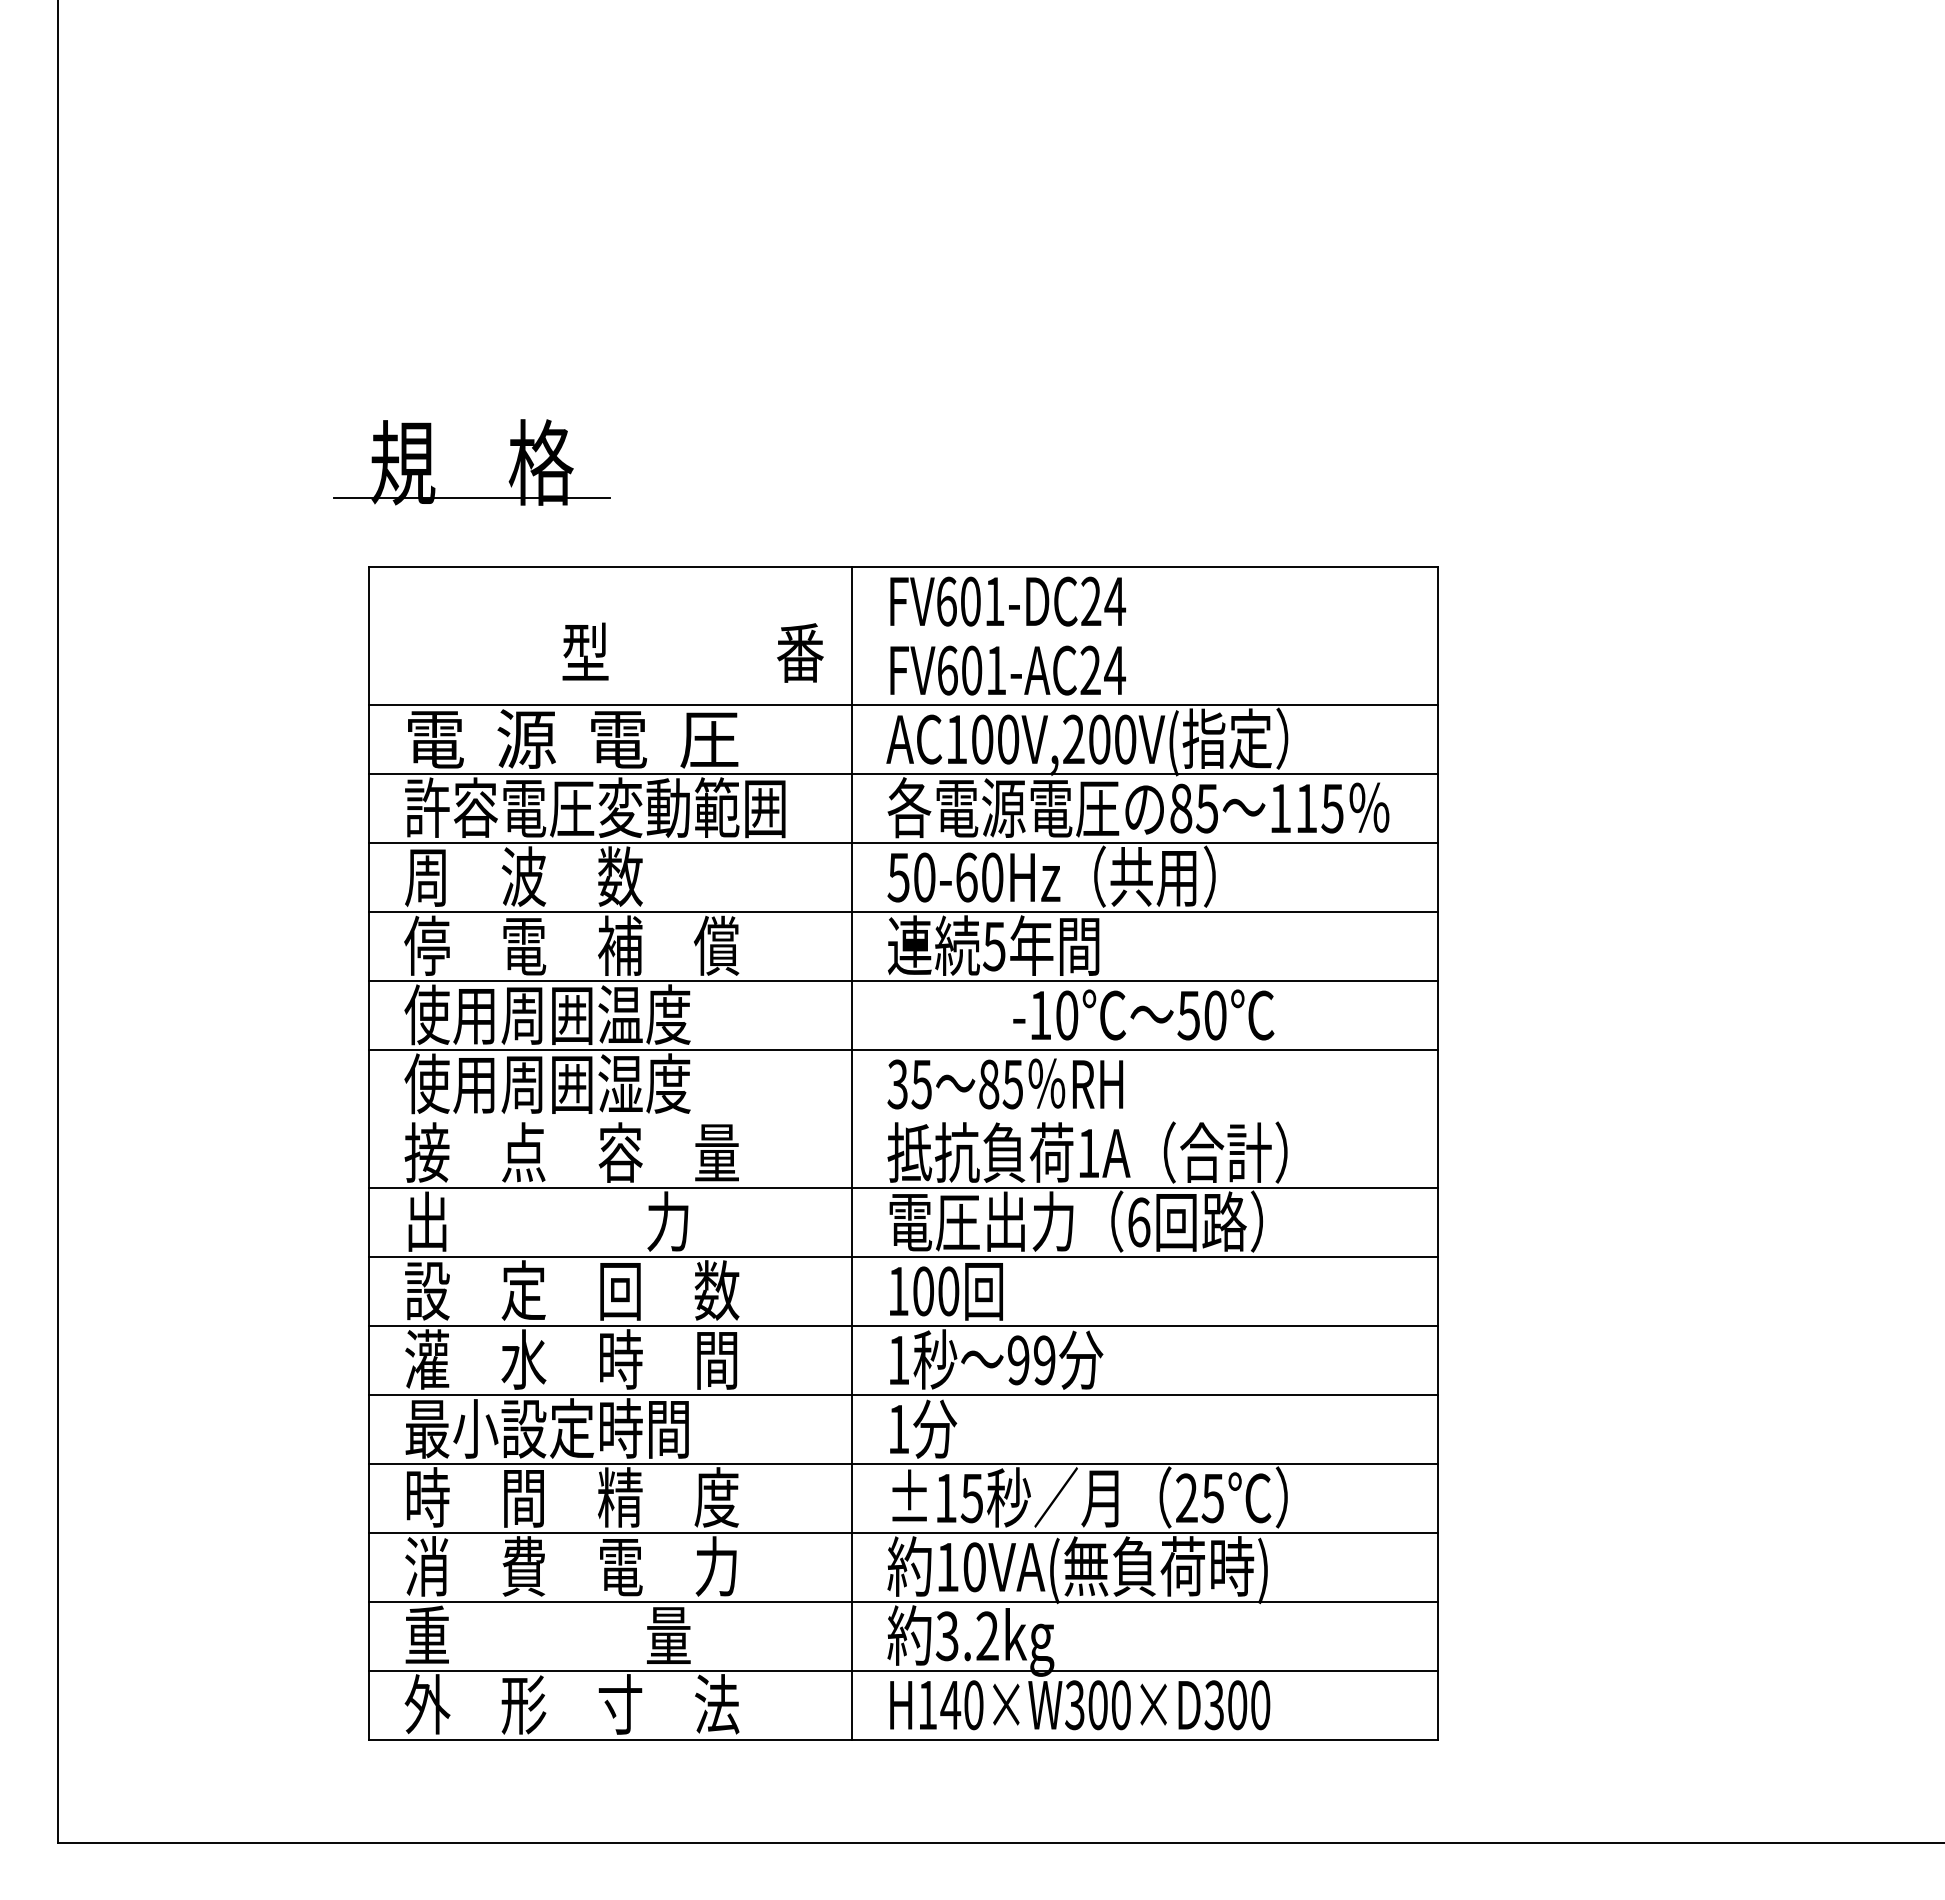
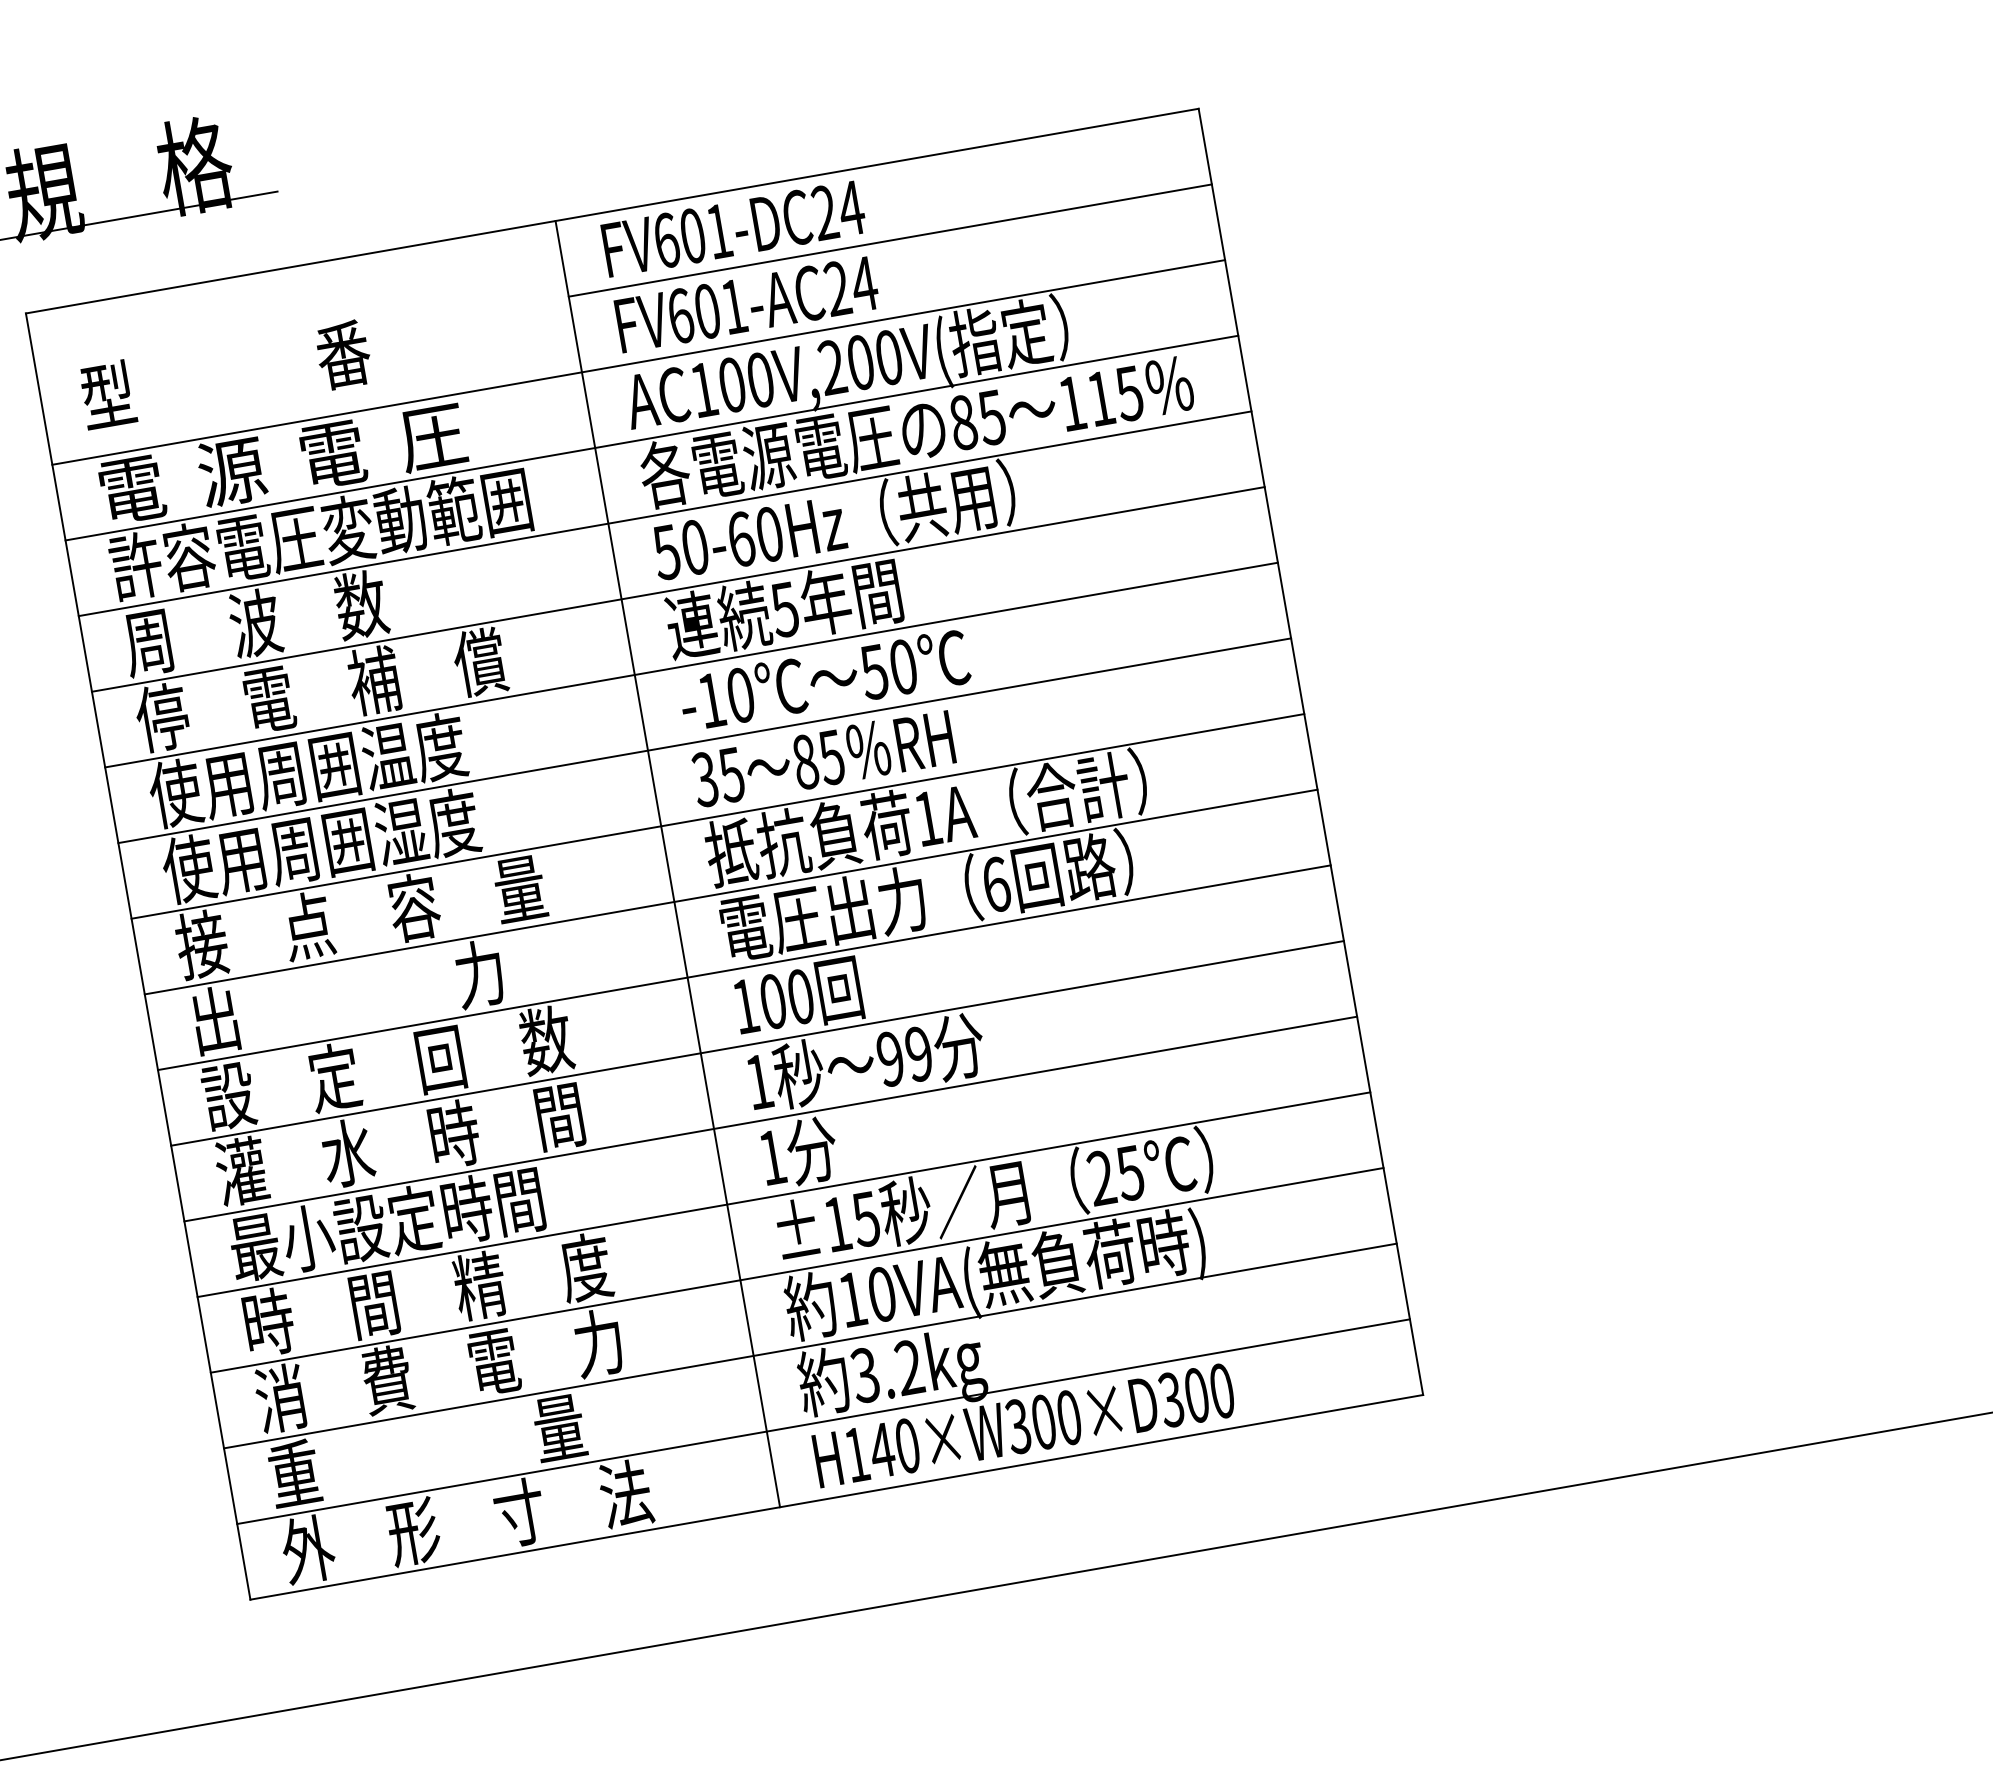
line: (1144, 636) -> (890, 240), added
text: (692, 652) -> (225, 375), moved
text: (1143, 1014) -> (824, 679), moved
line: (902, 1119) -> (717, 817), added

